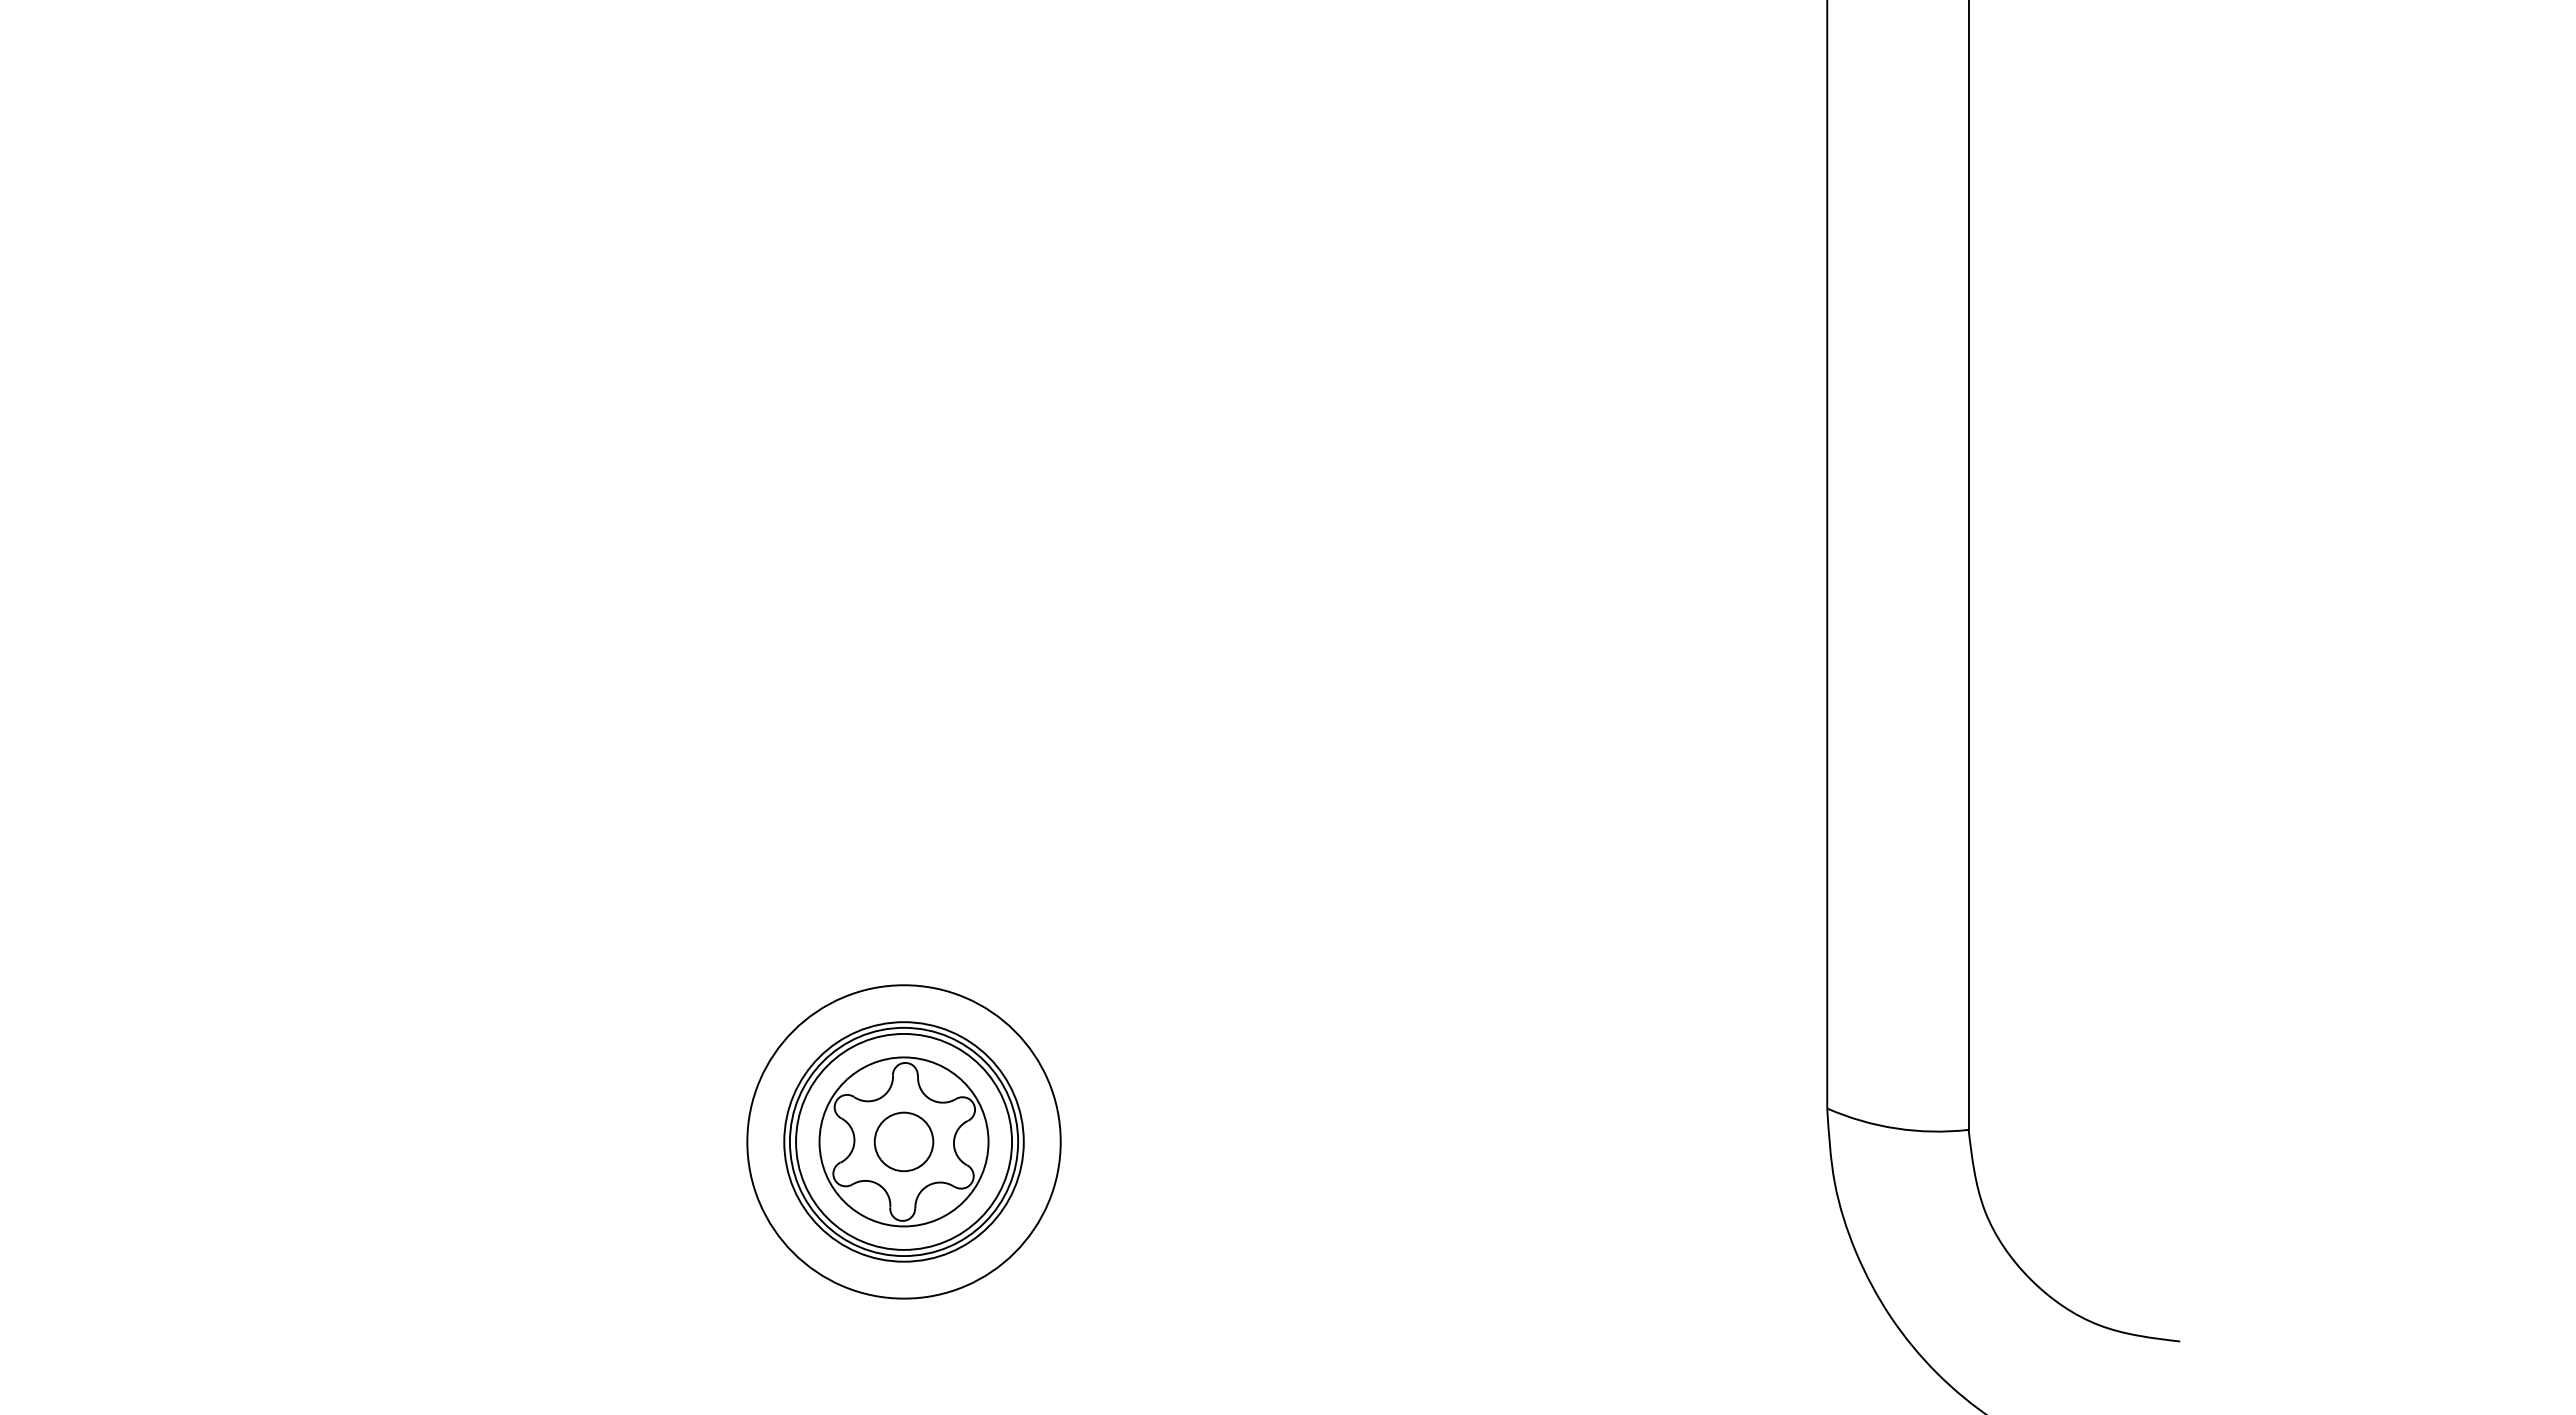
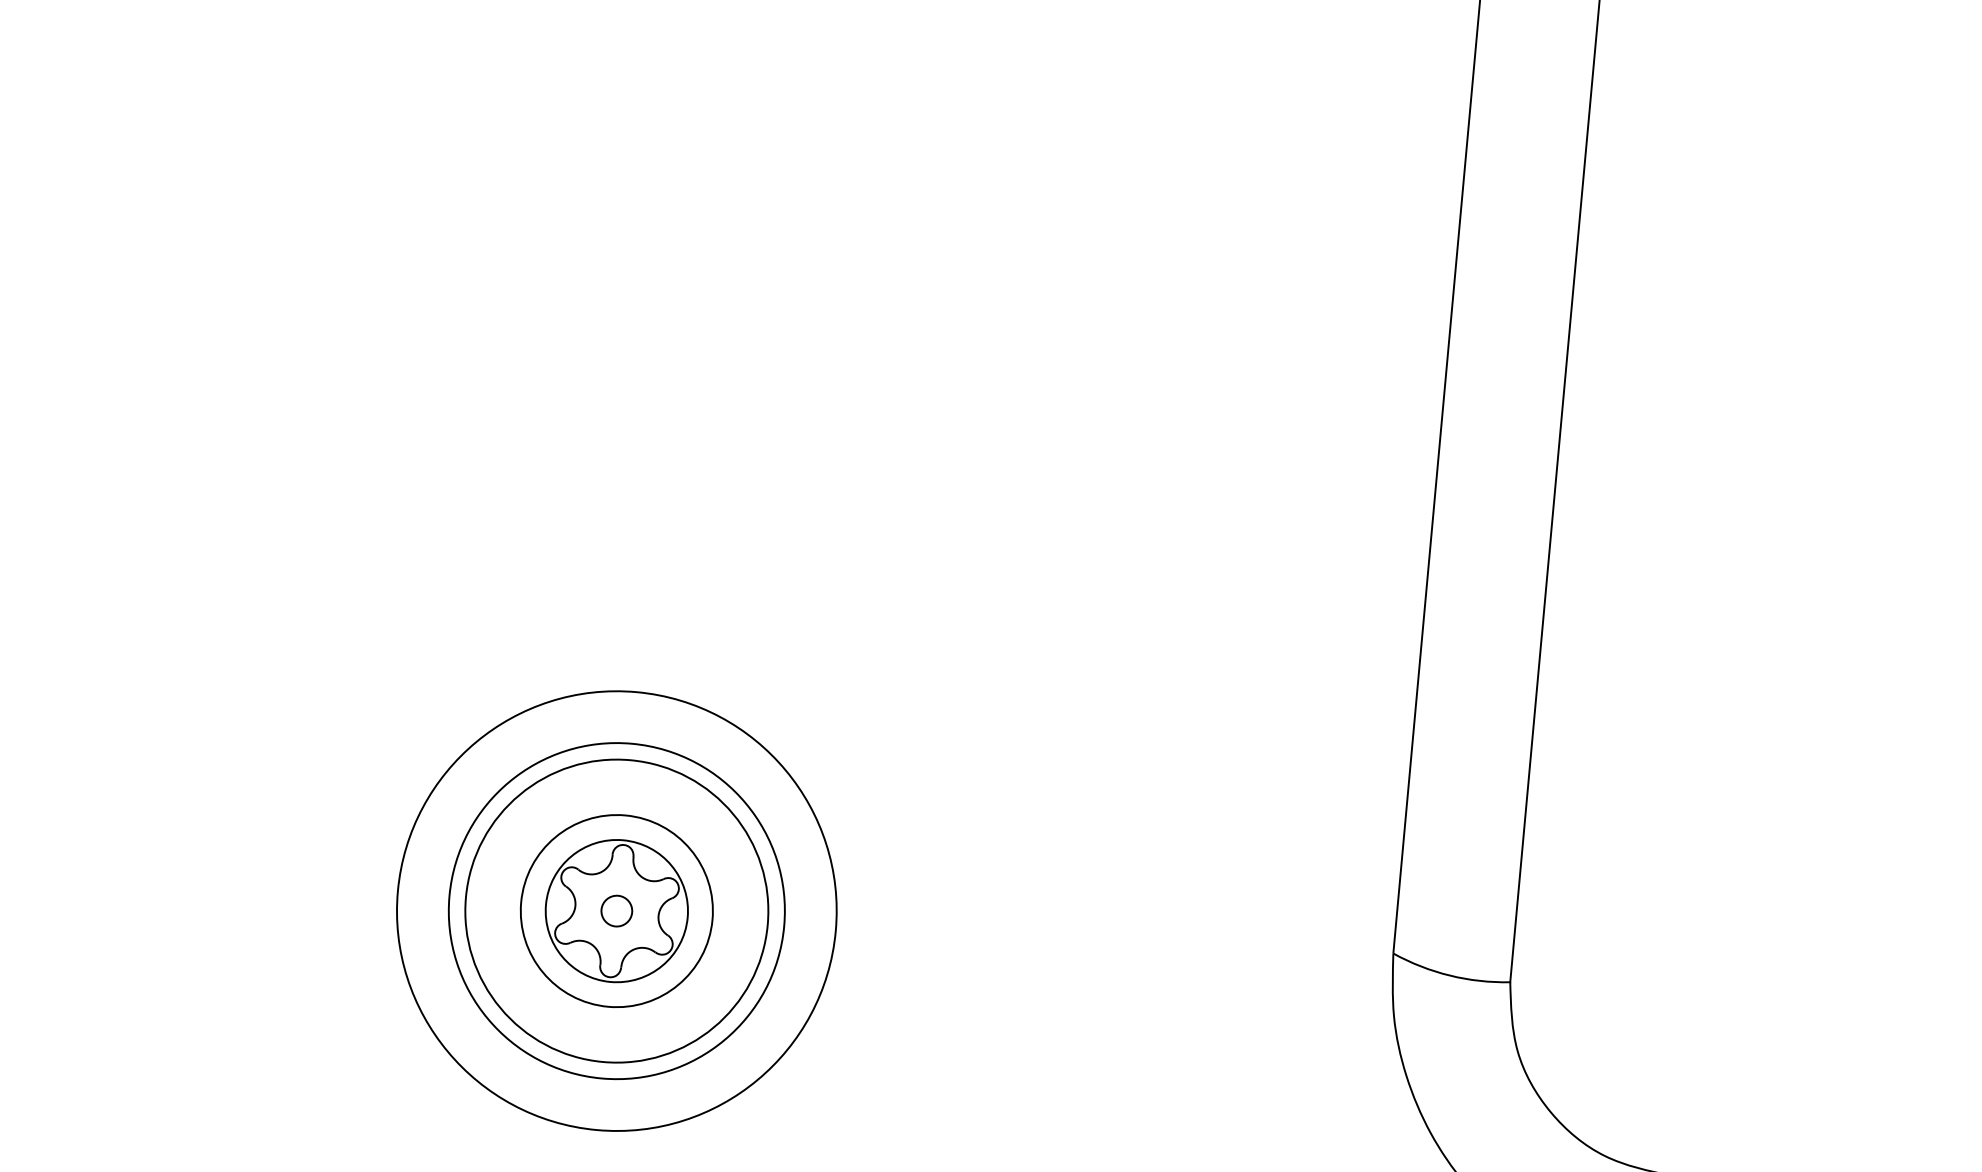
circle: (903, 1141) -> (616, 910), size x0.62
circle: (903, 1141) -> (616, 910), size x1.67
circle: (903, 1141) -> (616, 910), size x1.67
circle: (904, 1141) -> (617, 910), size x1.67

